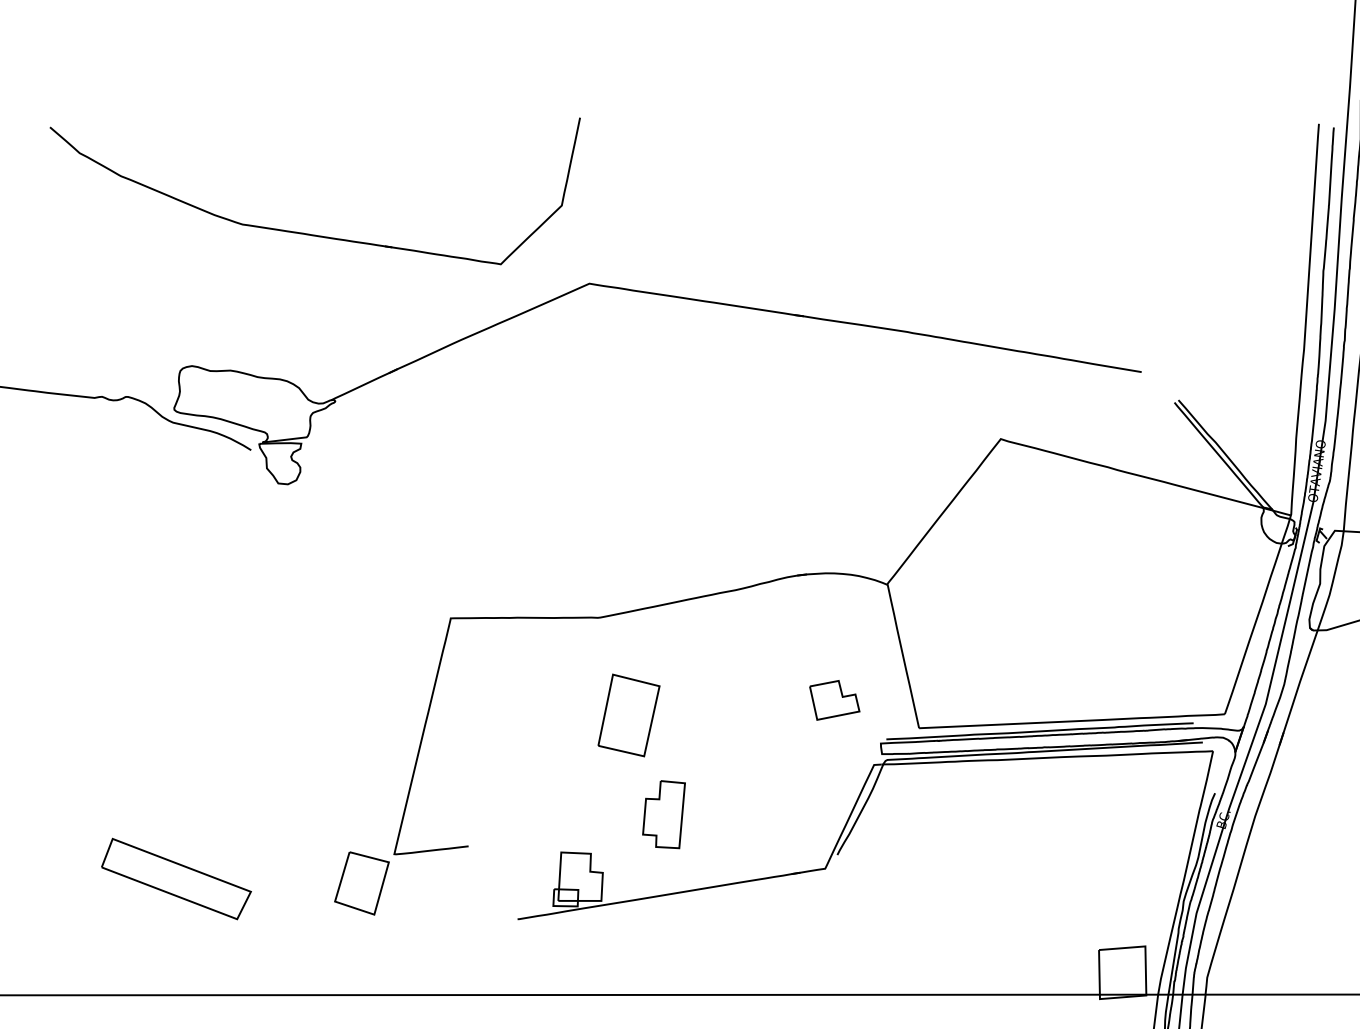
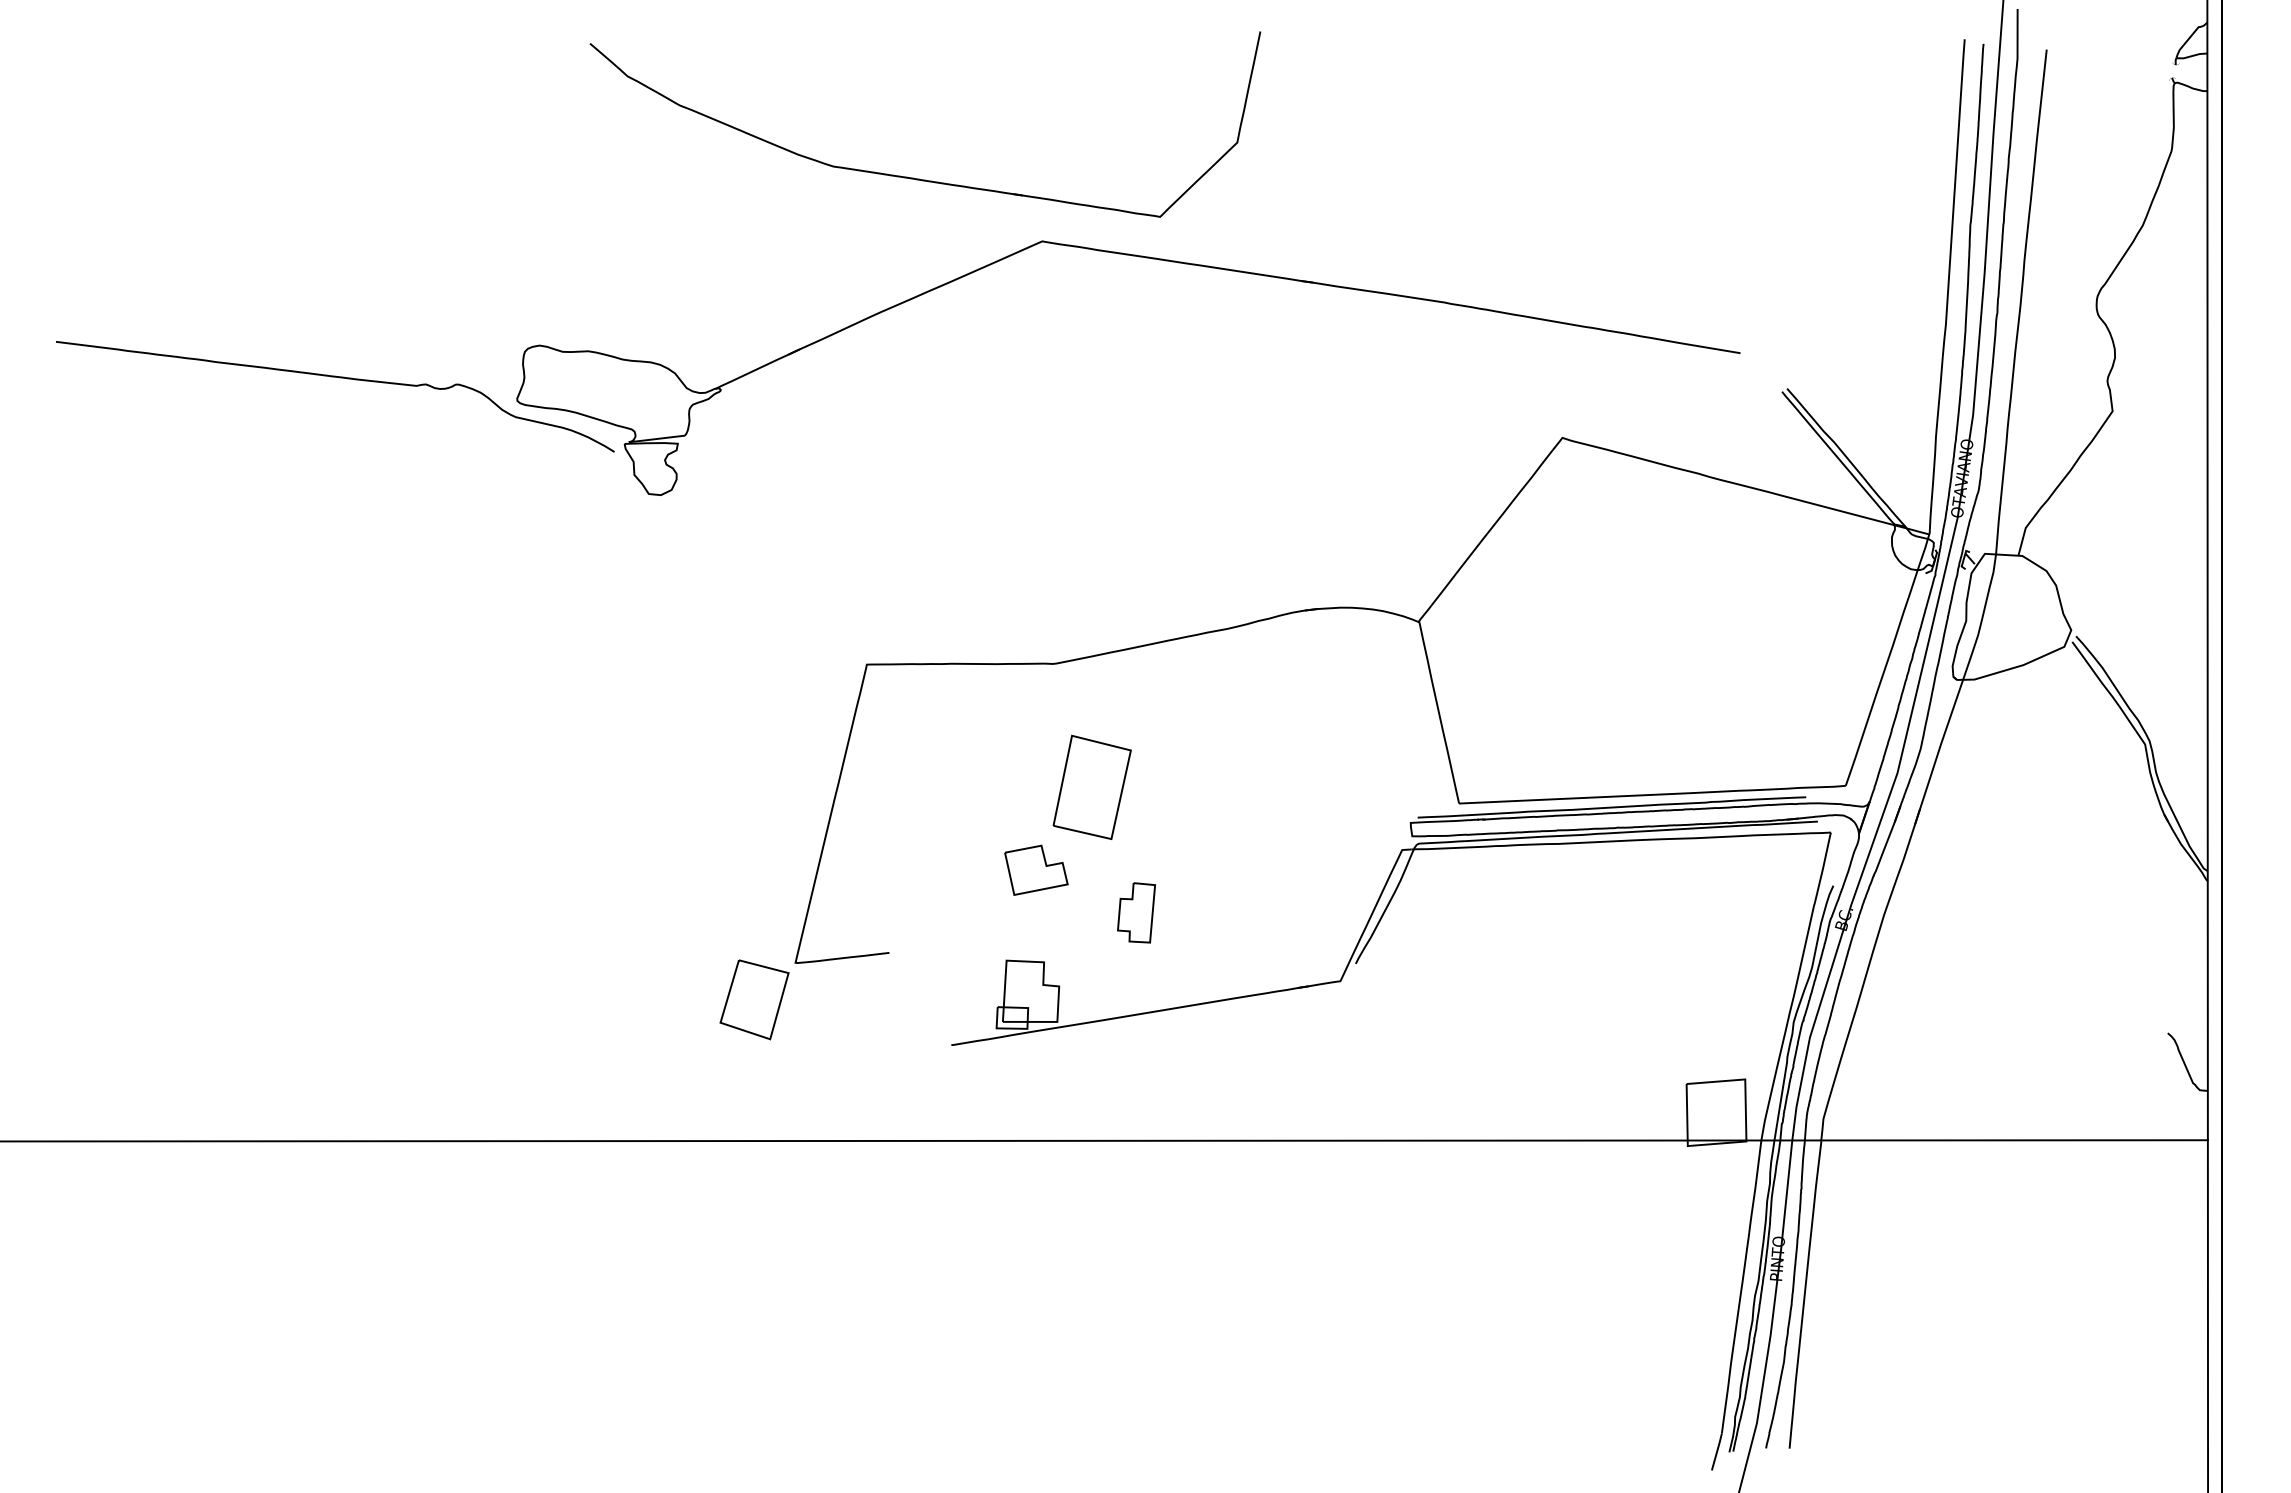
part: (310, 233) -> (919, 178), moved
part: (834, 699) -> (1036, 869), moved
part: (664, 814) -> (1136, 912), size x0.7
part: (176, 878) -> (520, 993), removed

